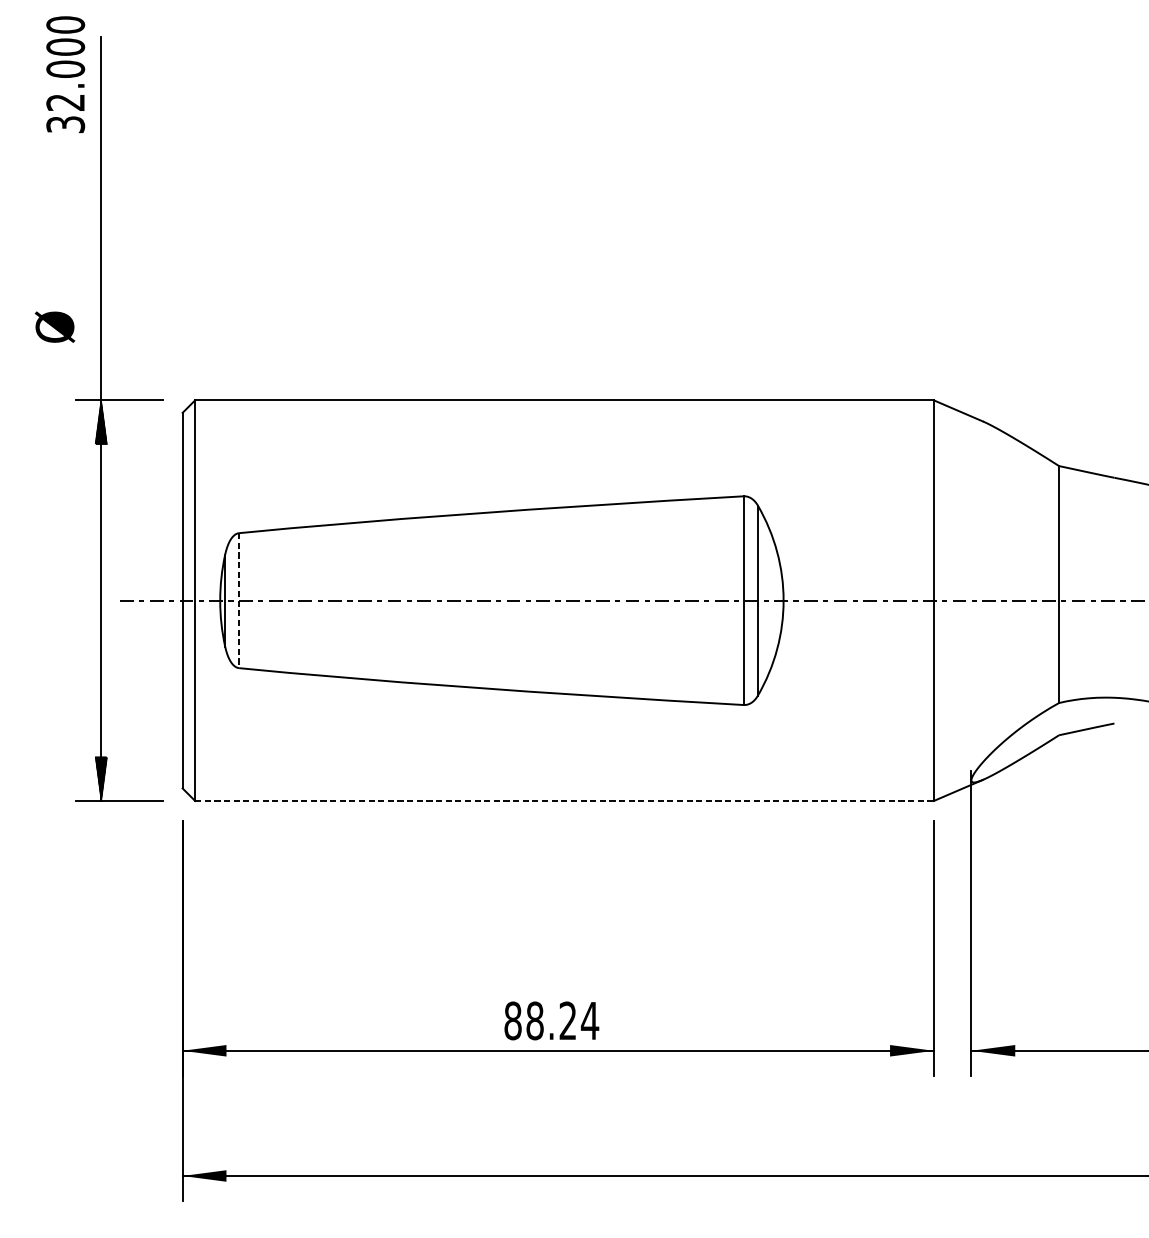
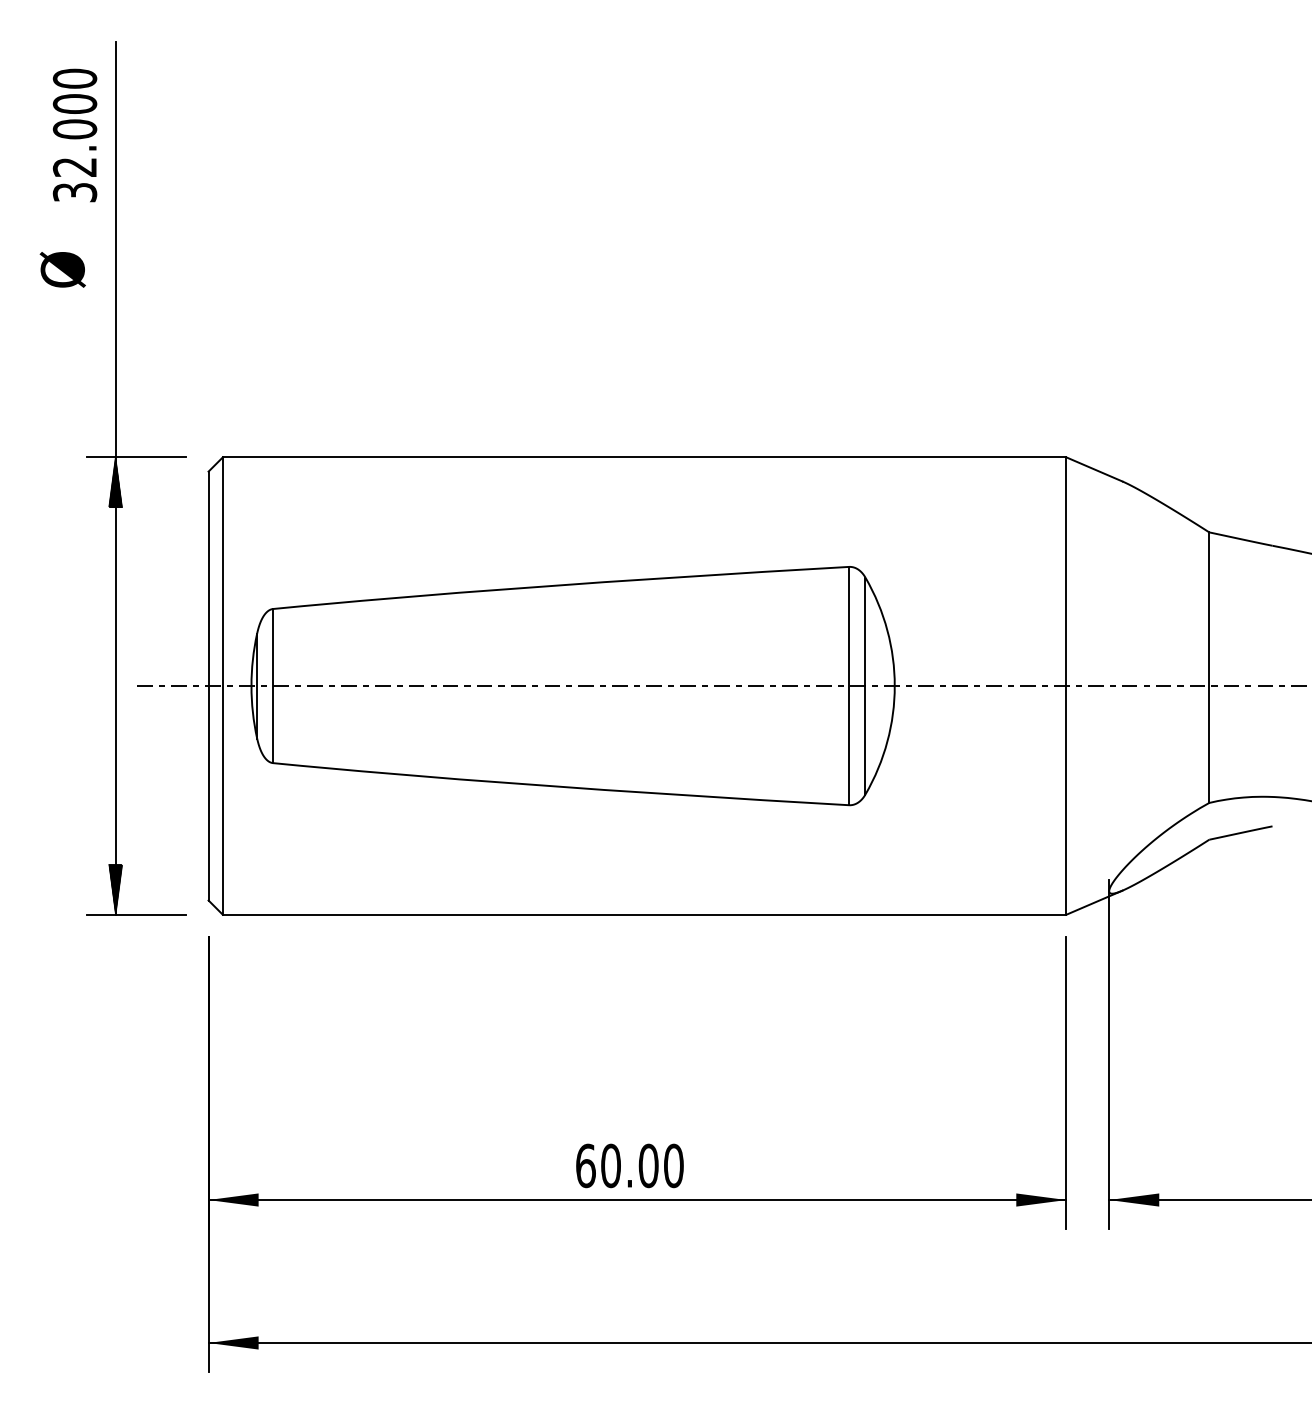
text: (65, 74) -> (74, 135), moved
text: (54, 326) -> (62, 269), moved
line: (239, 601) -> (273, 686), dashed -> solid
line: (564, 800) -> (644, 914), dashed -> solid
text: (552, 1020) -> (630, 1165), 88.24 -> 60.00

